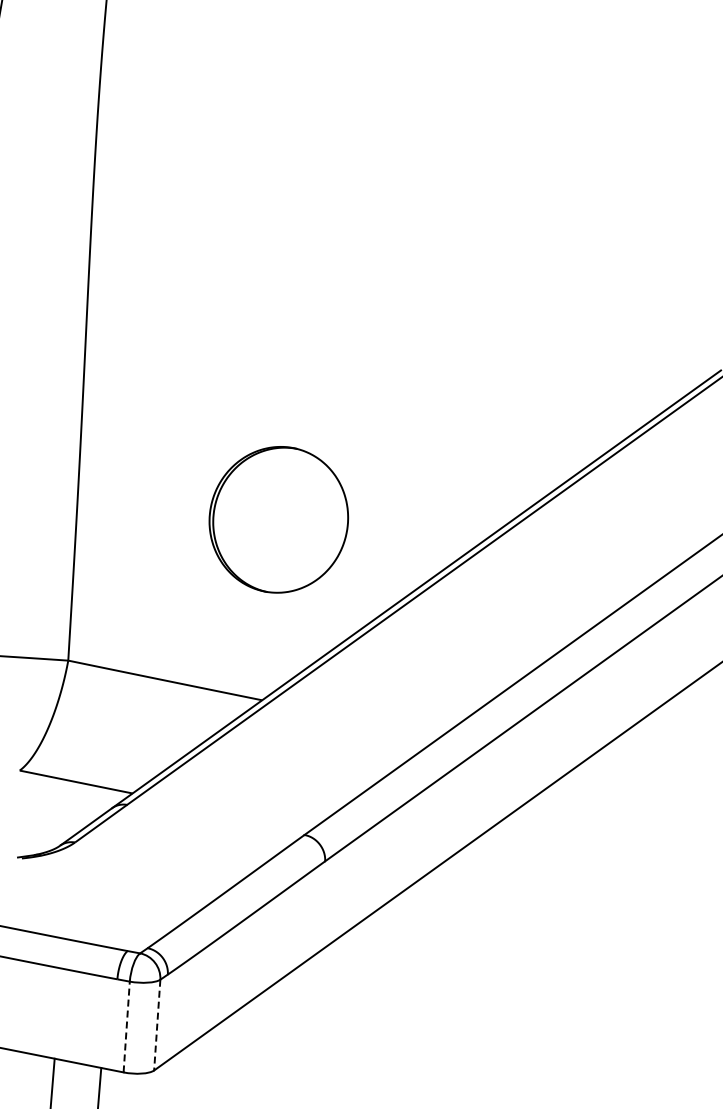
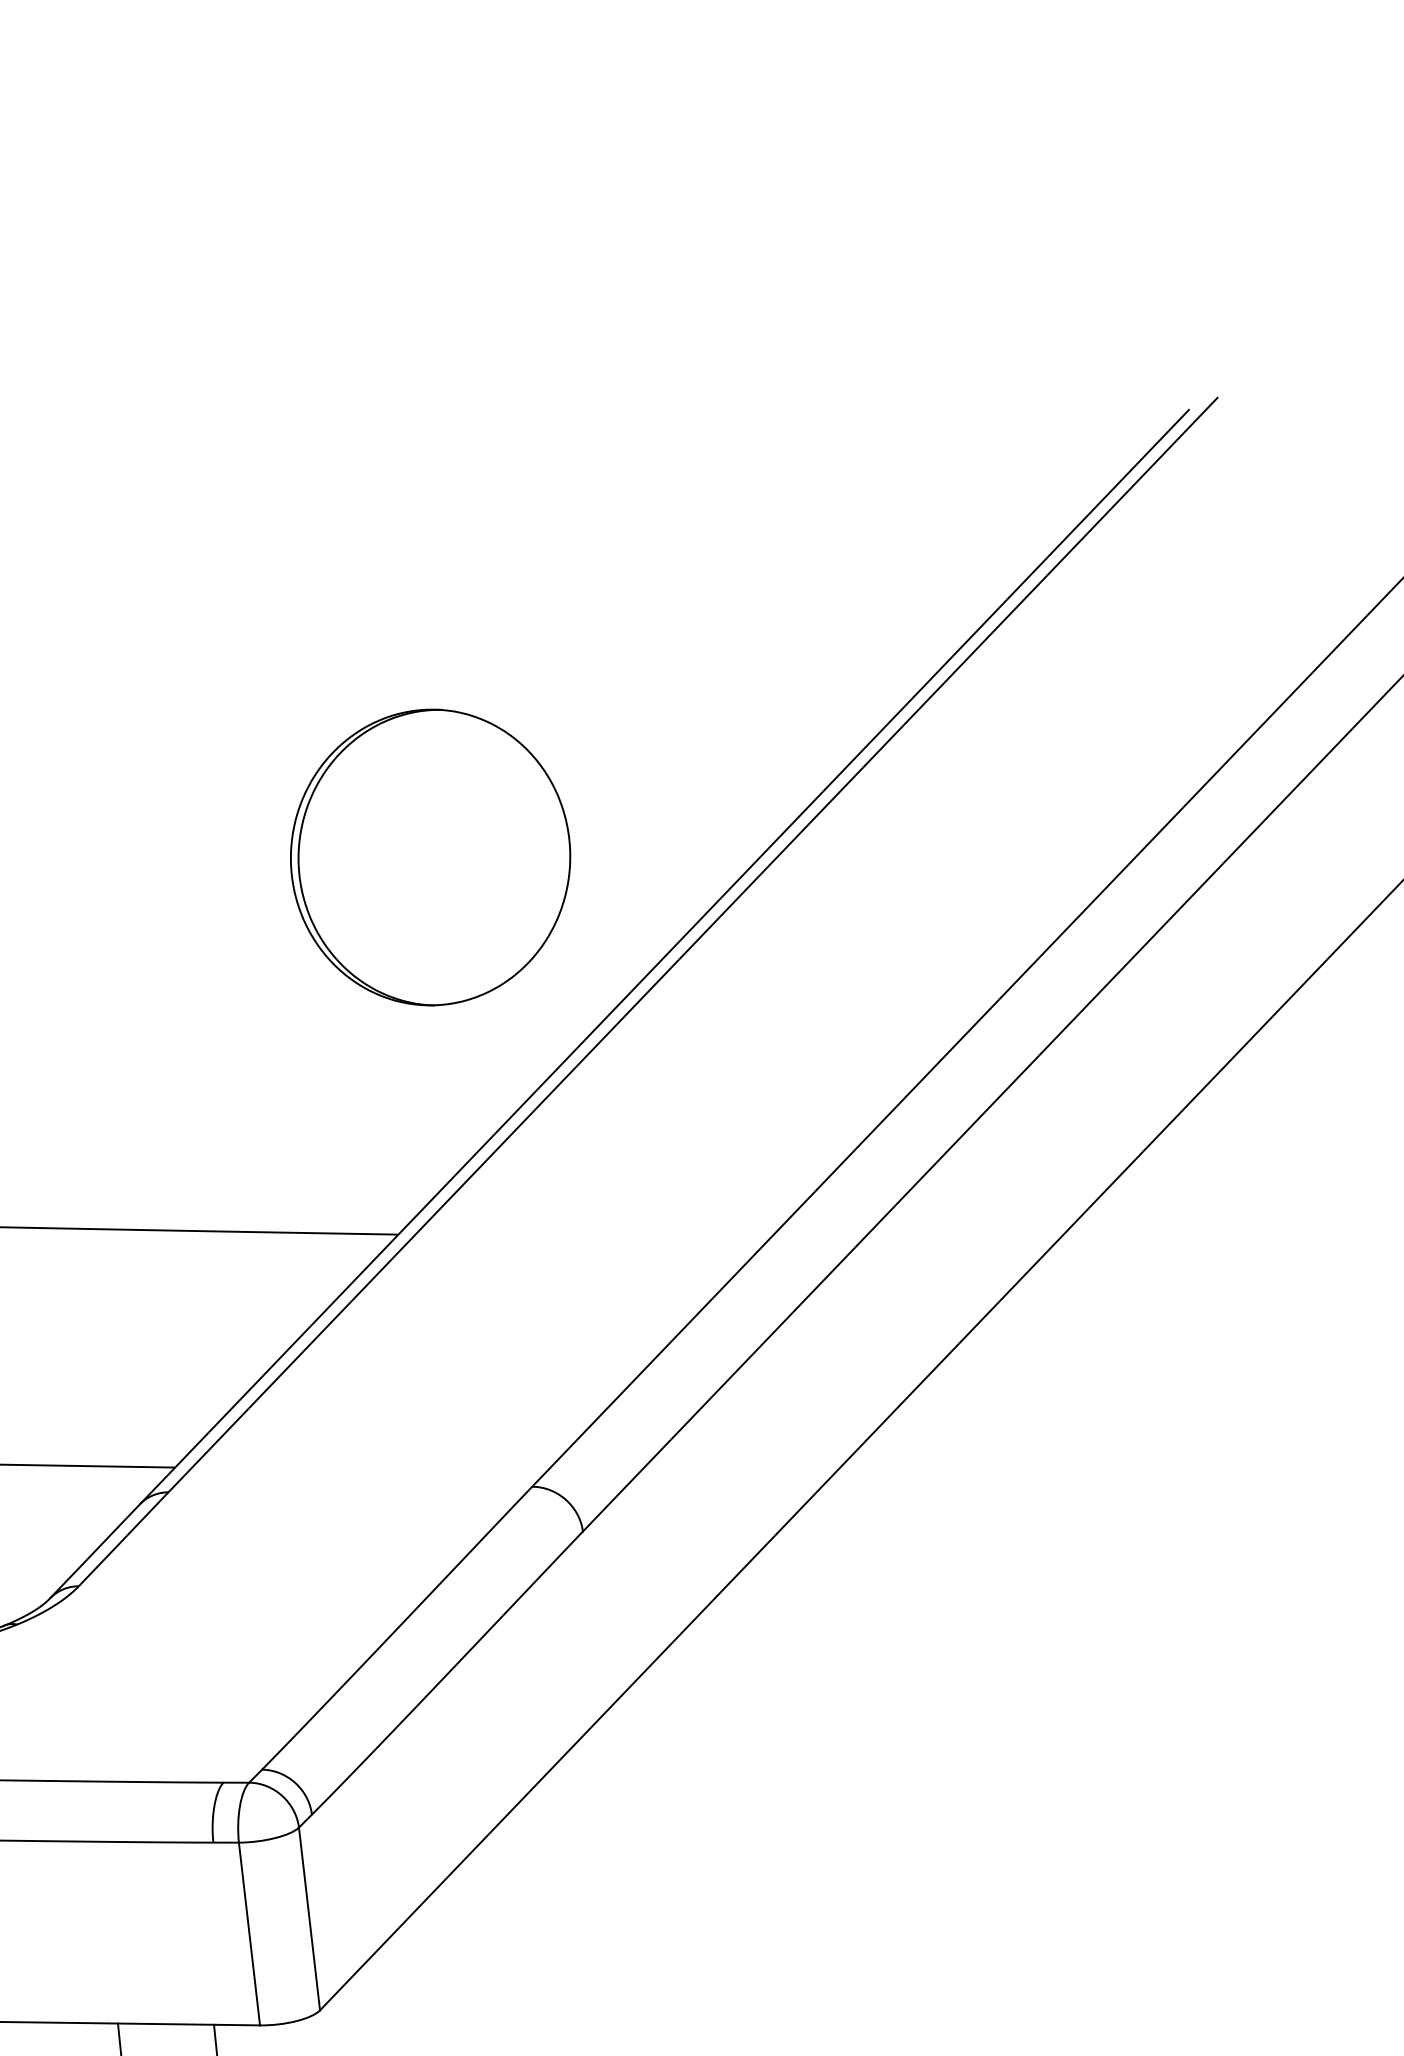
part: (278, 519) -> (429, 857), moved
line: (157, 1025) -> (310, 1919), dashed -> solid
line: (126, 1026) -> (248, 1933), dashed -> solid

